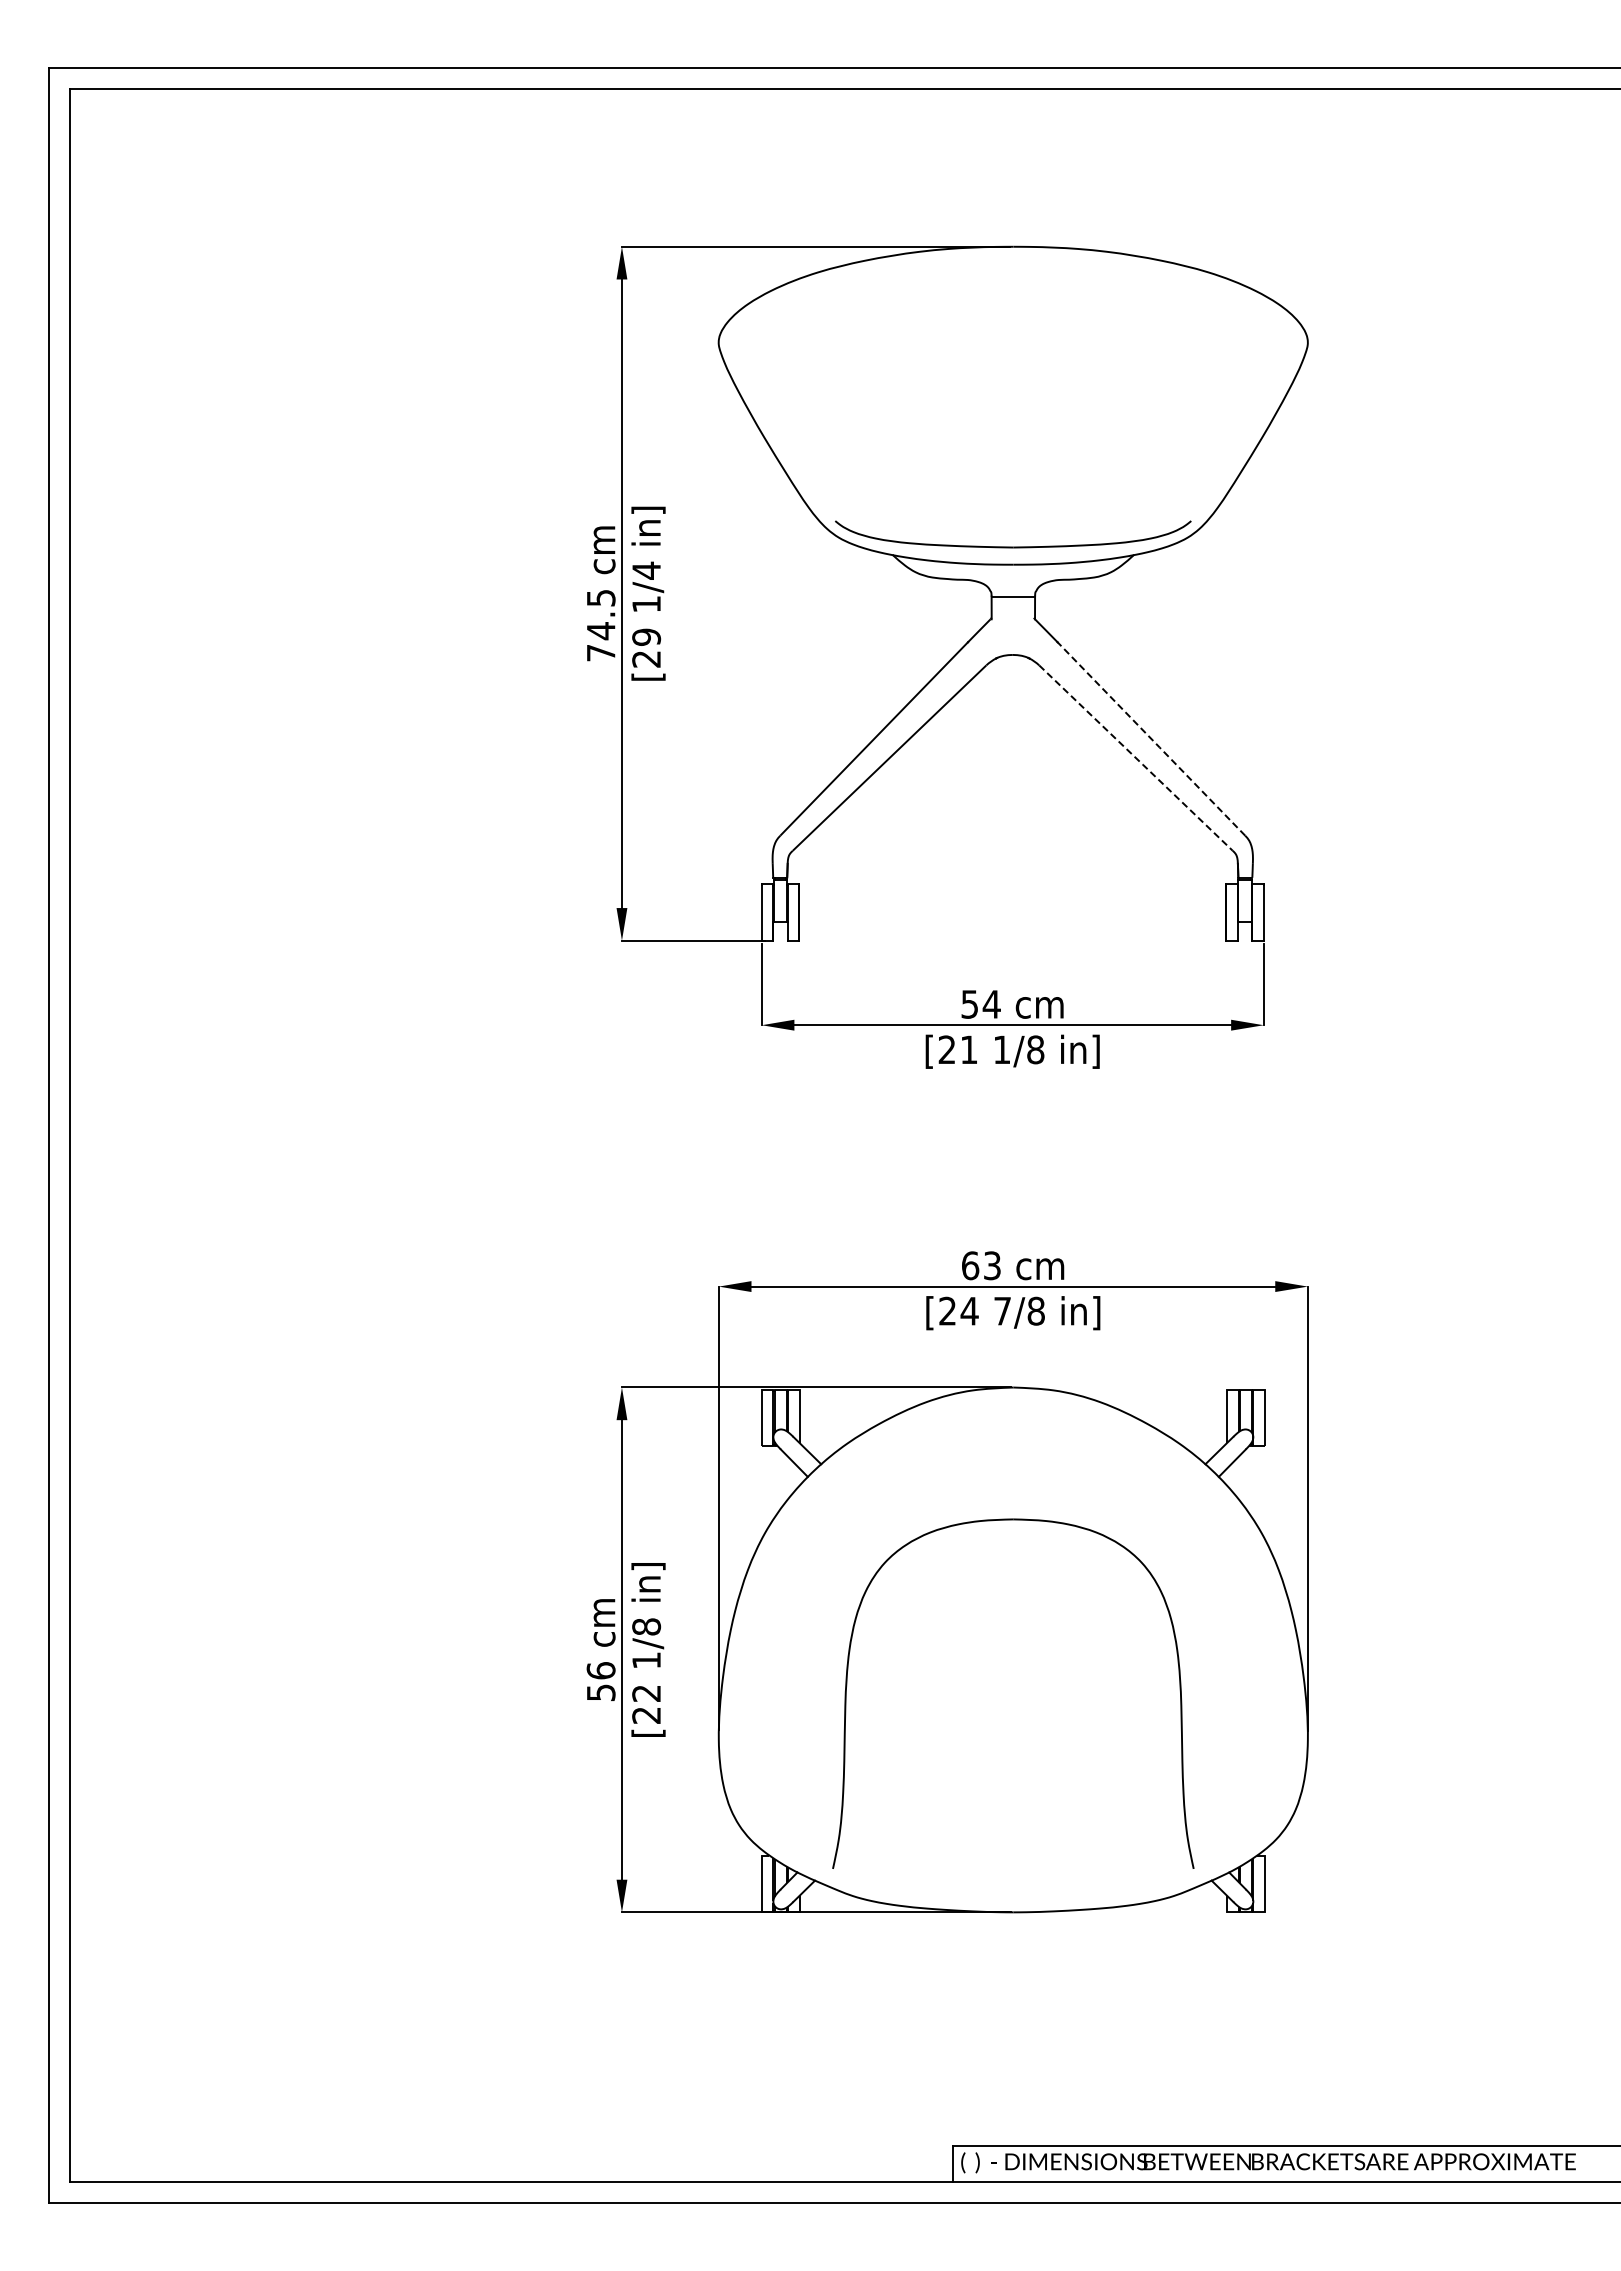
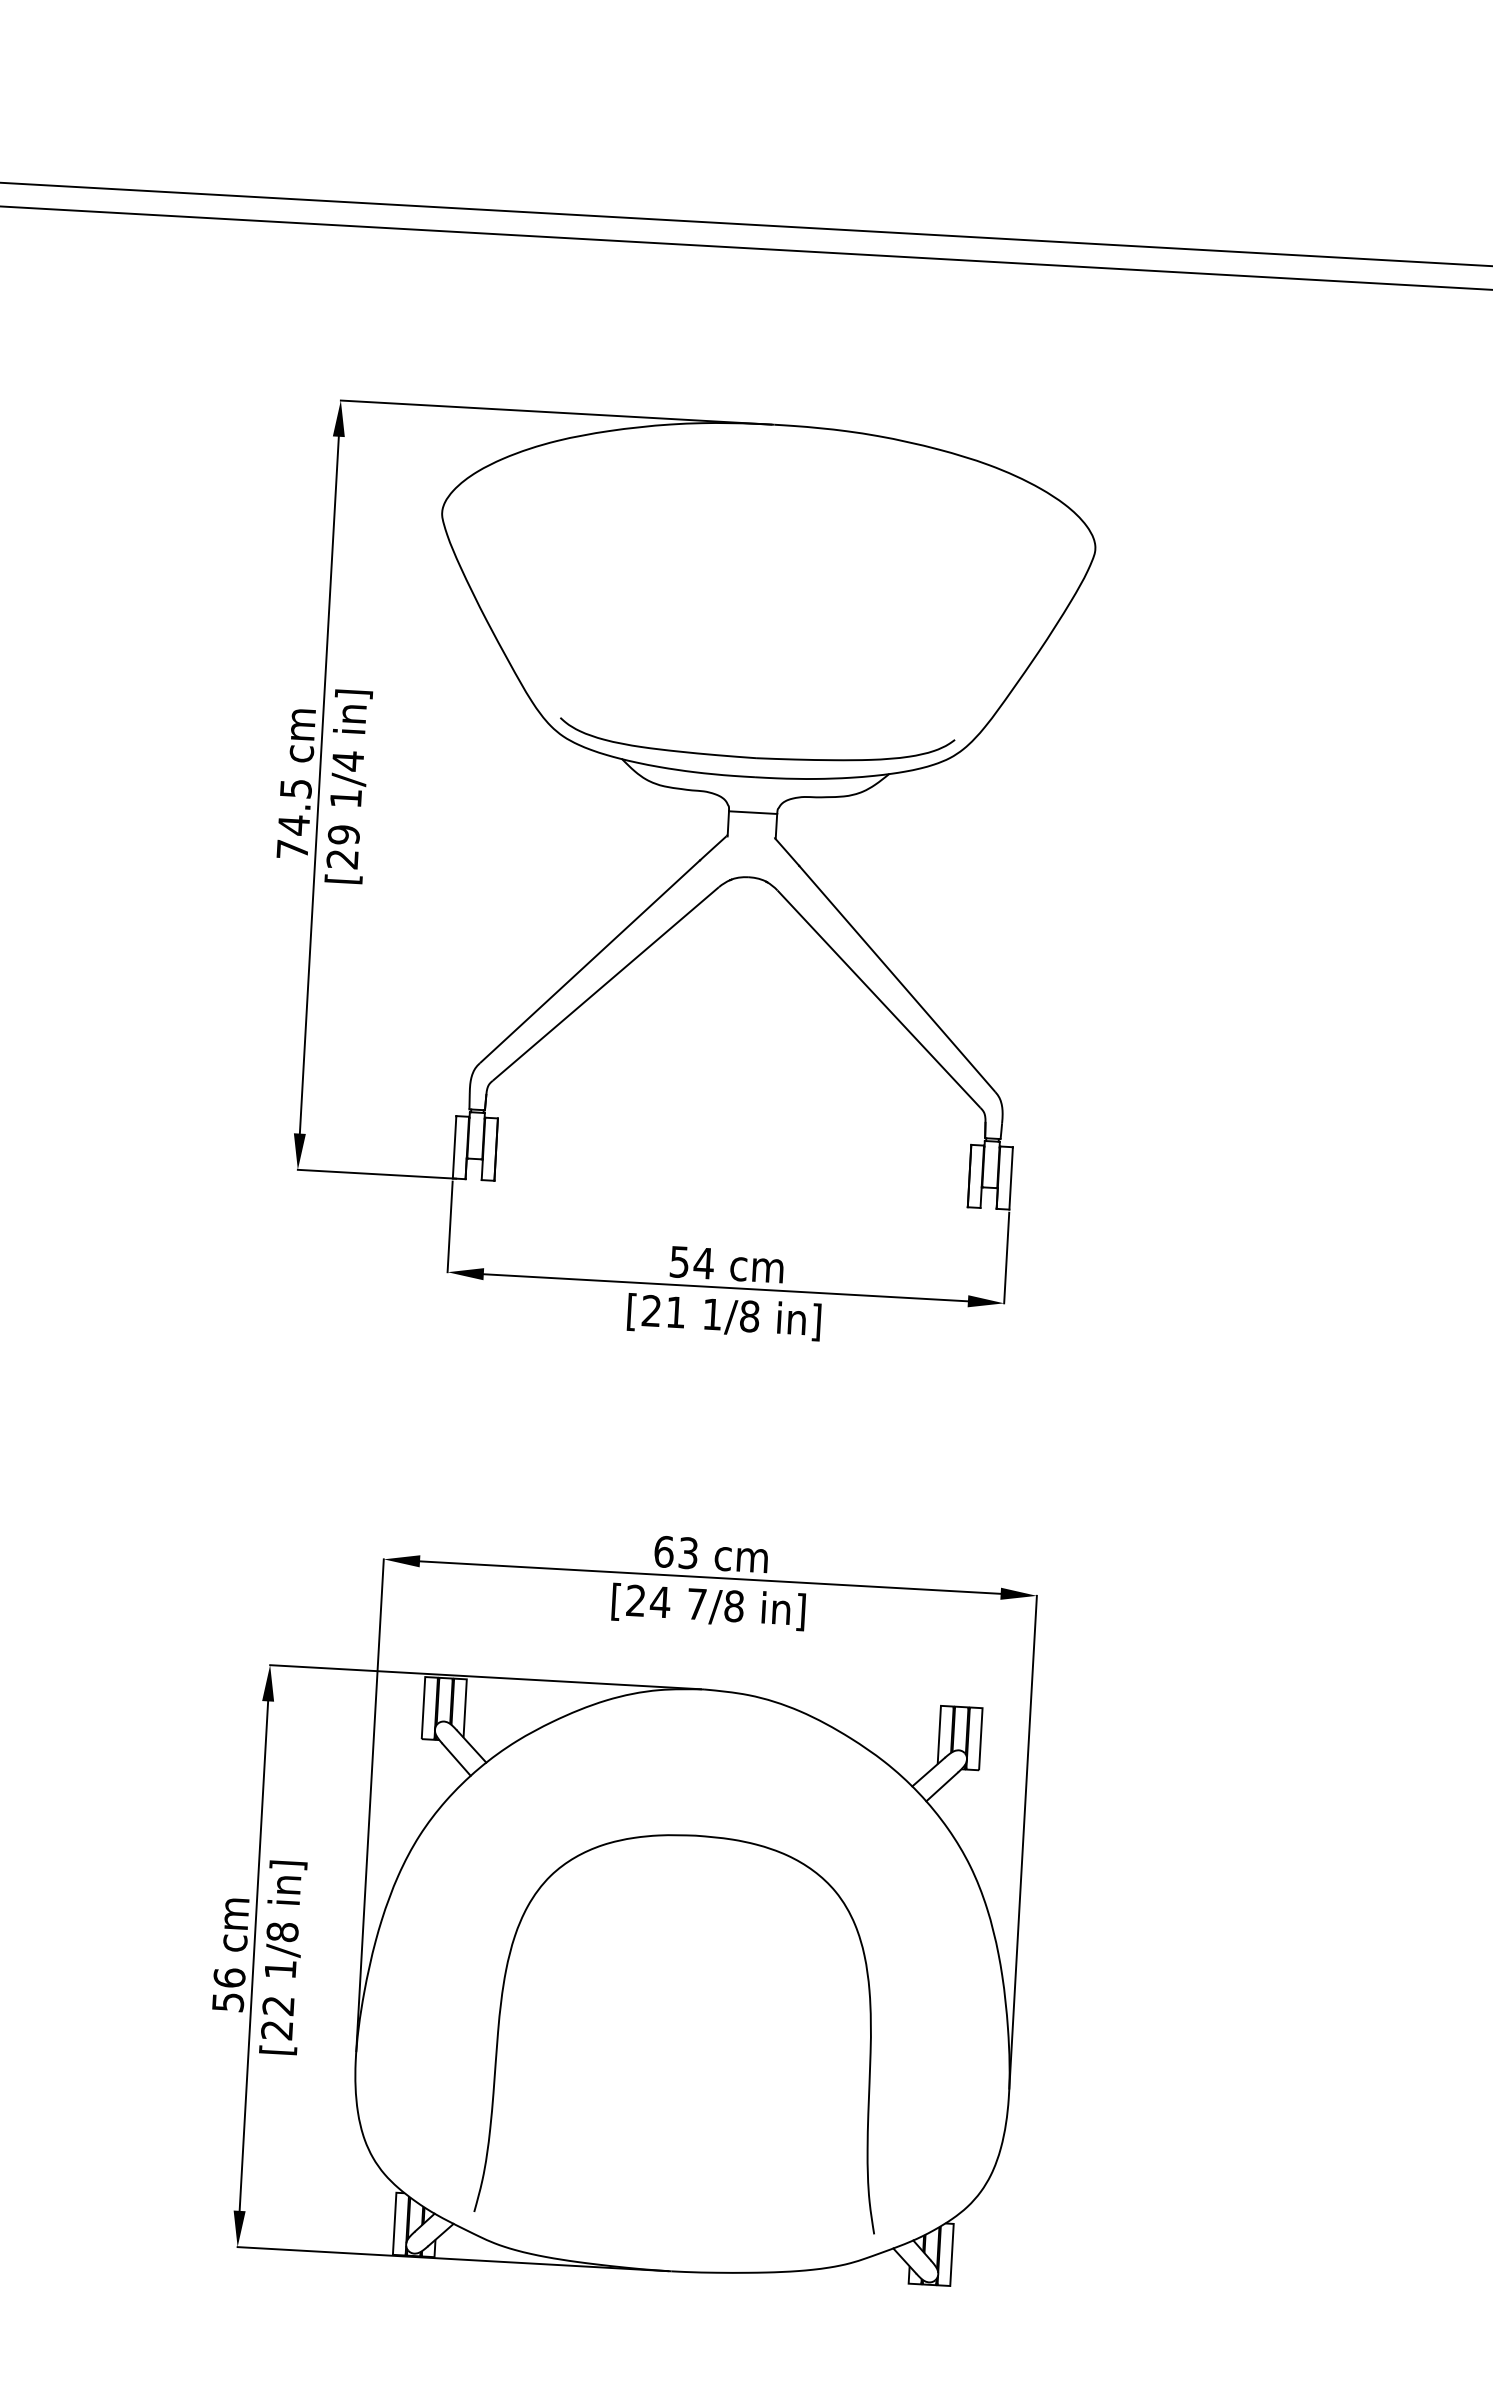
line: (1151, 738) -> (897, 978), dashed -> solid
line: (1136, 758) -> (879, 999), dashed -> solid

